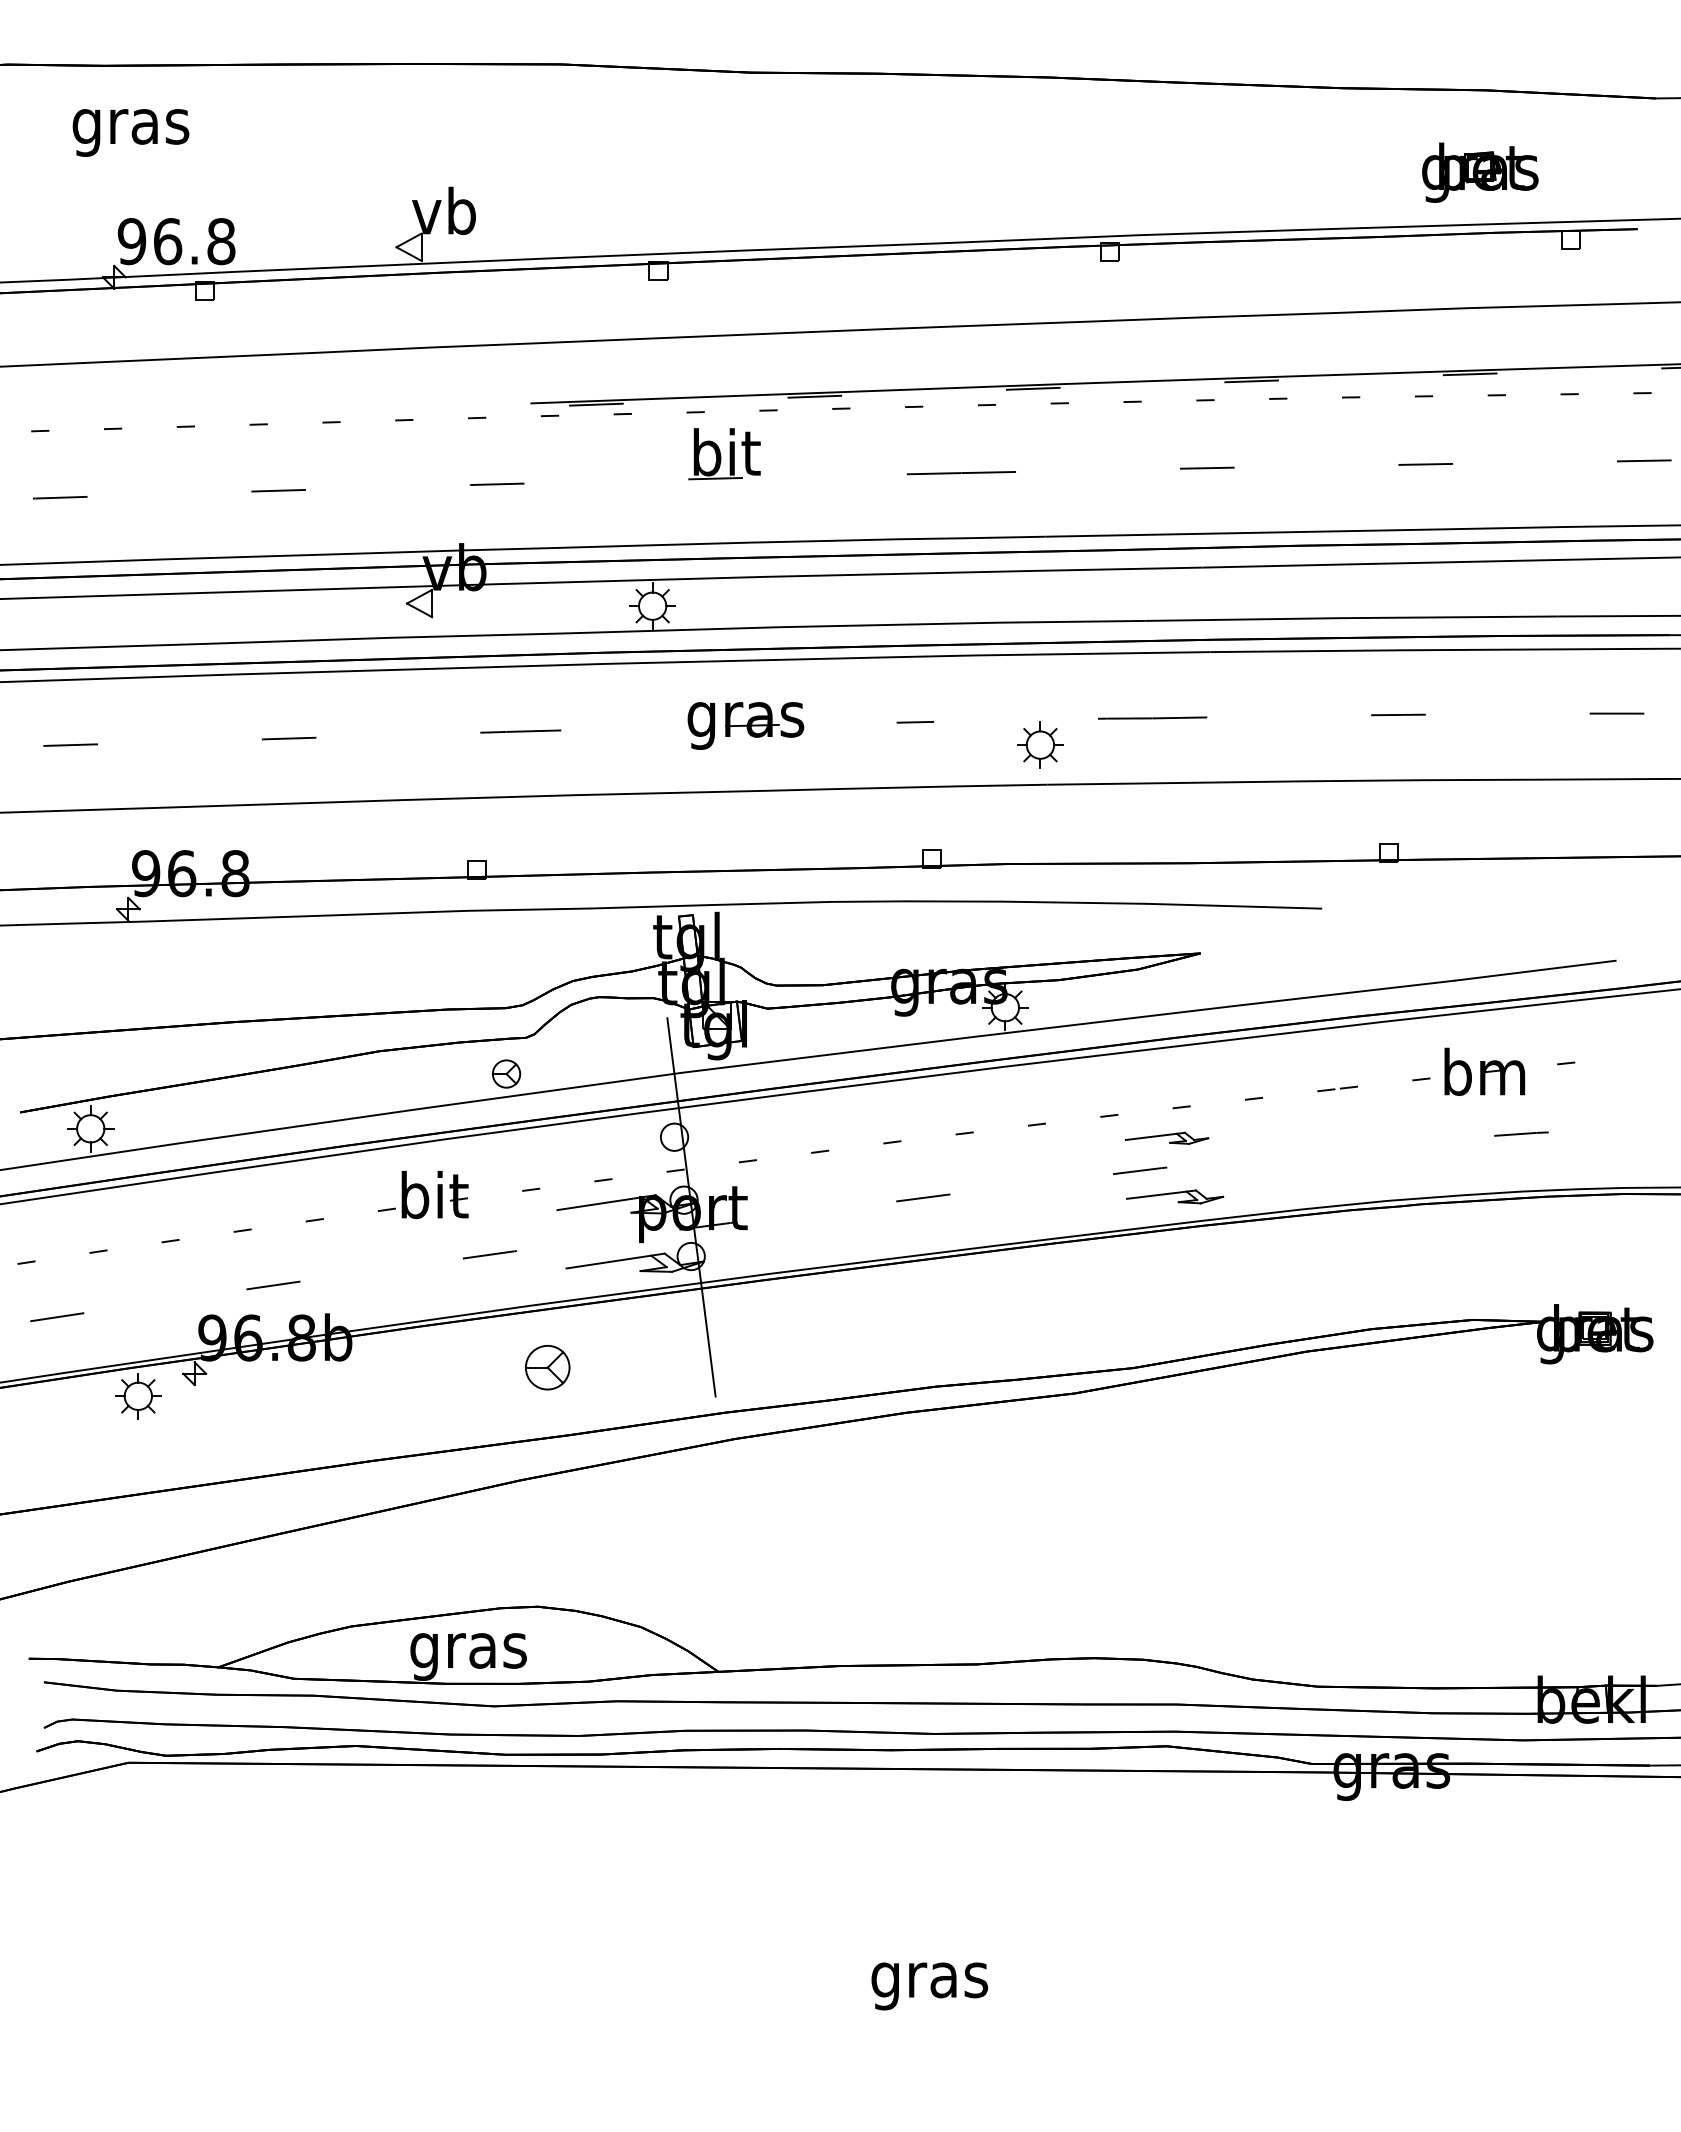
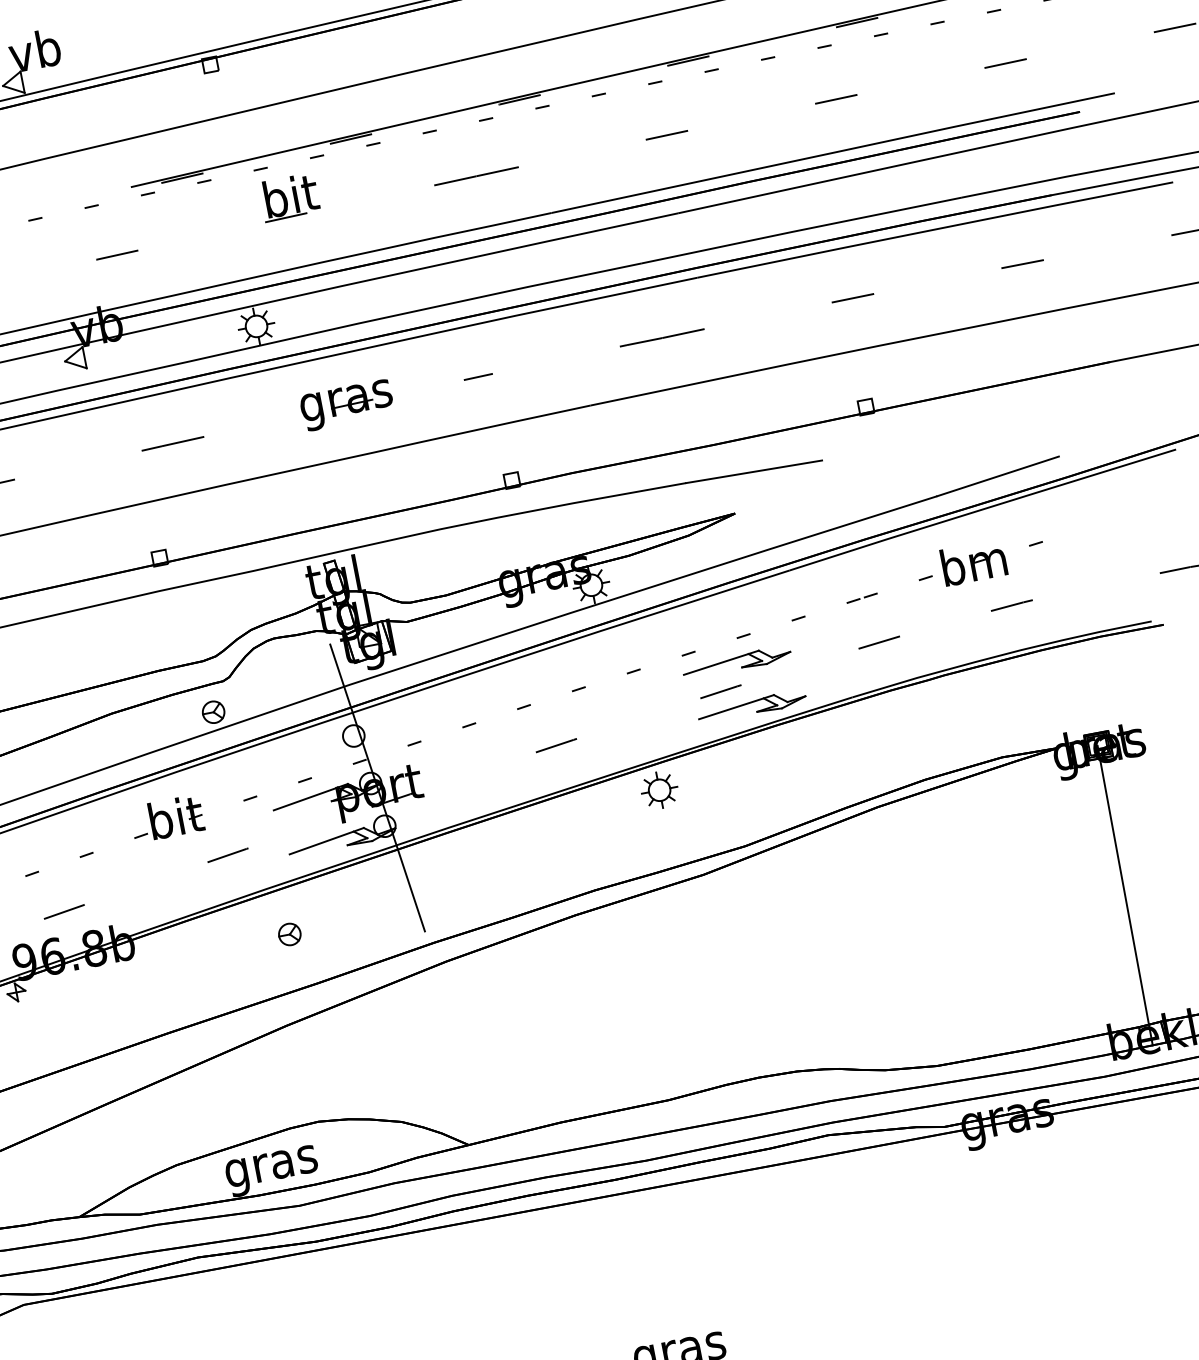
part: (1040, 744) -> (659, 789), moved
part: (1166, 1138) -> (736, 662), size x1.67
line: (1348, 1147) -> (879, 642), added
part: (1174, 1196) -> (751, 706), size x1.43
part: (546, 1367) -> (289, 934), size x0.62
line: (1591, 1520) -> (1124, 895), added

